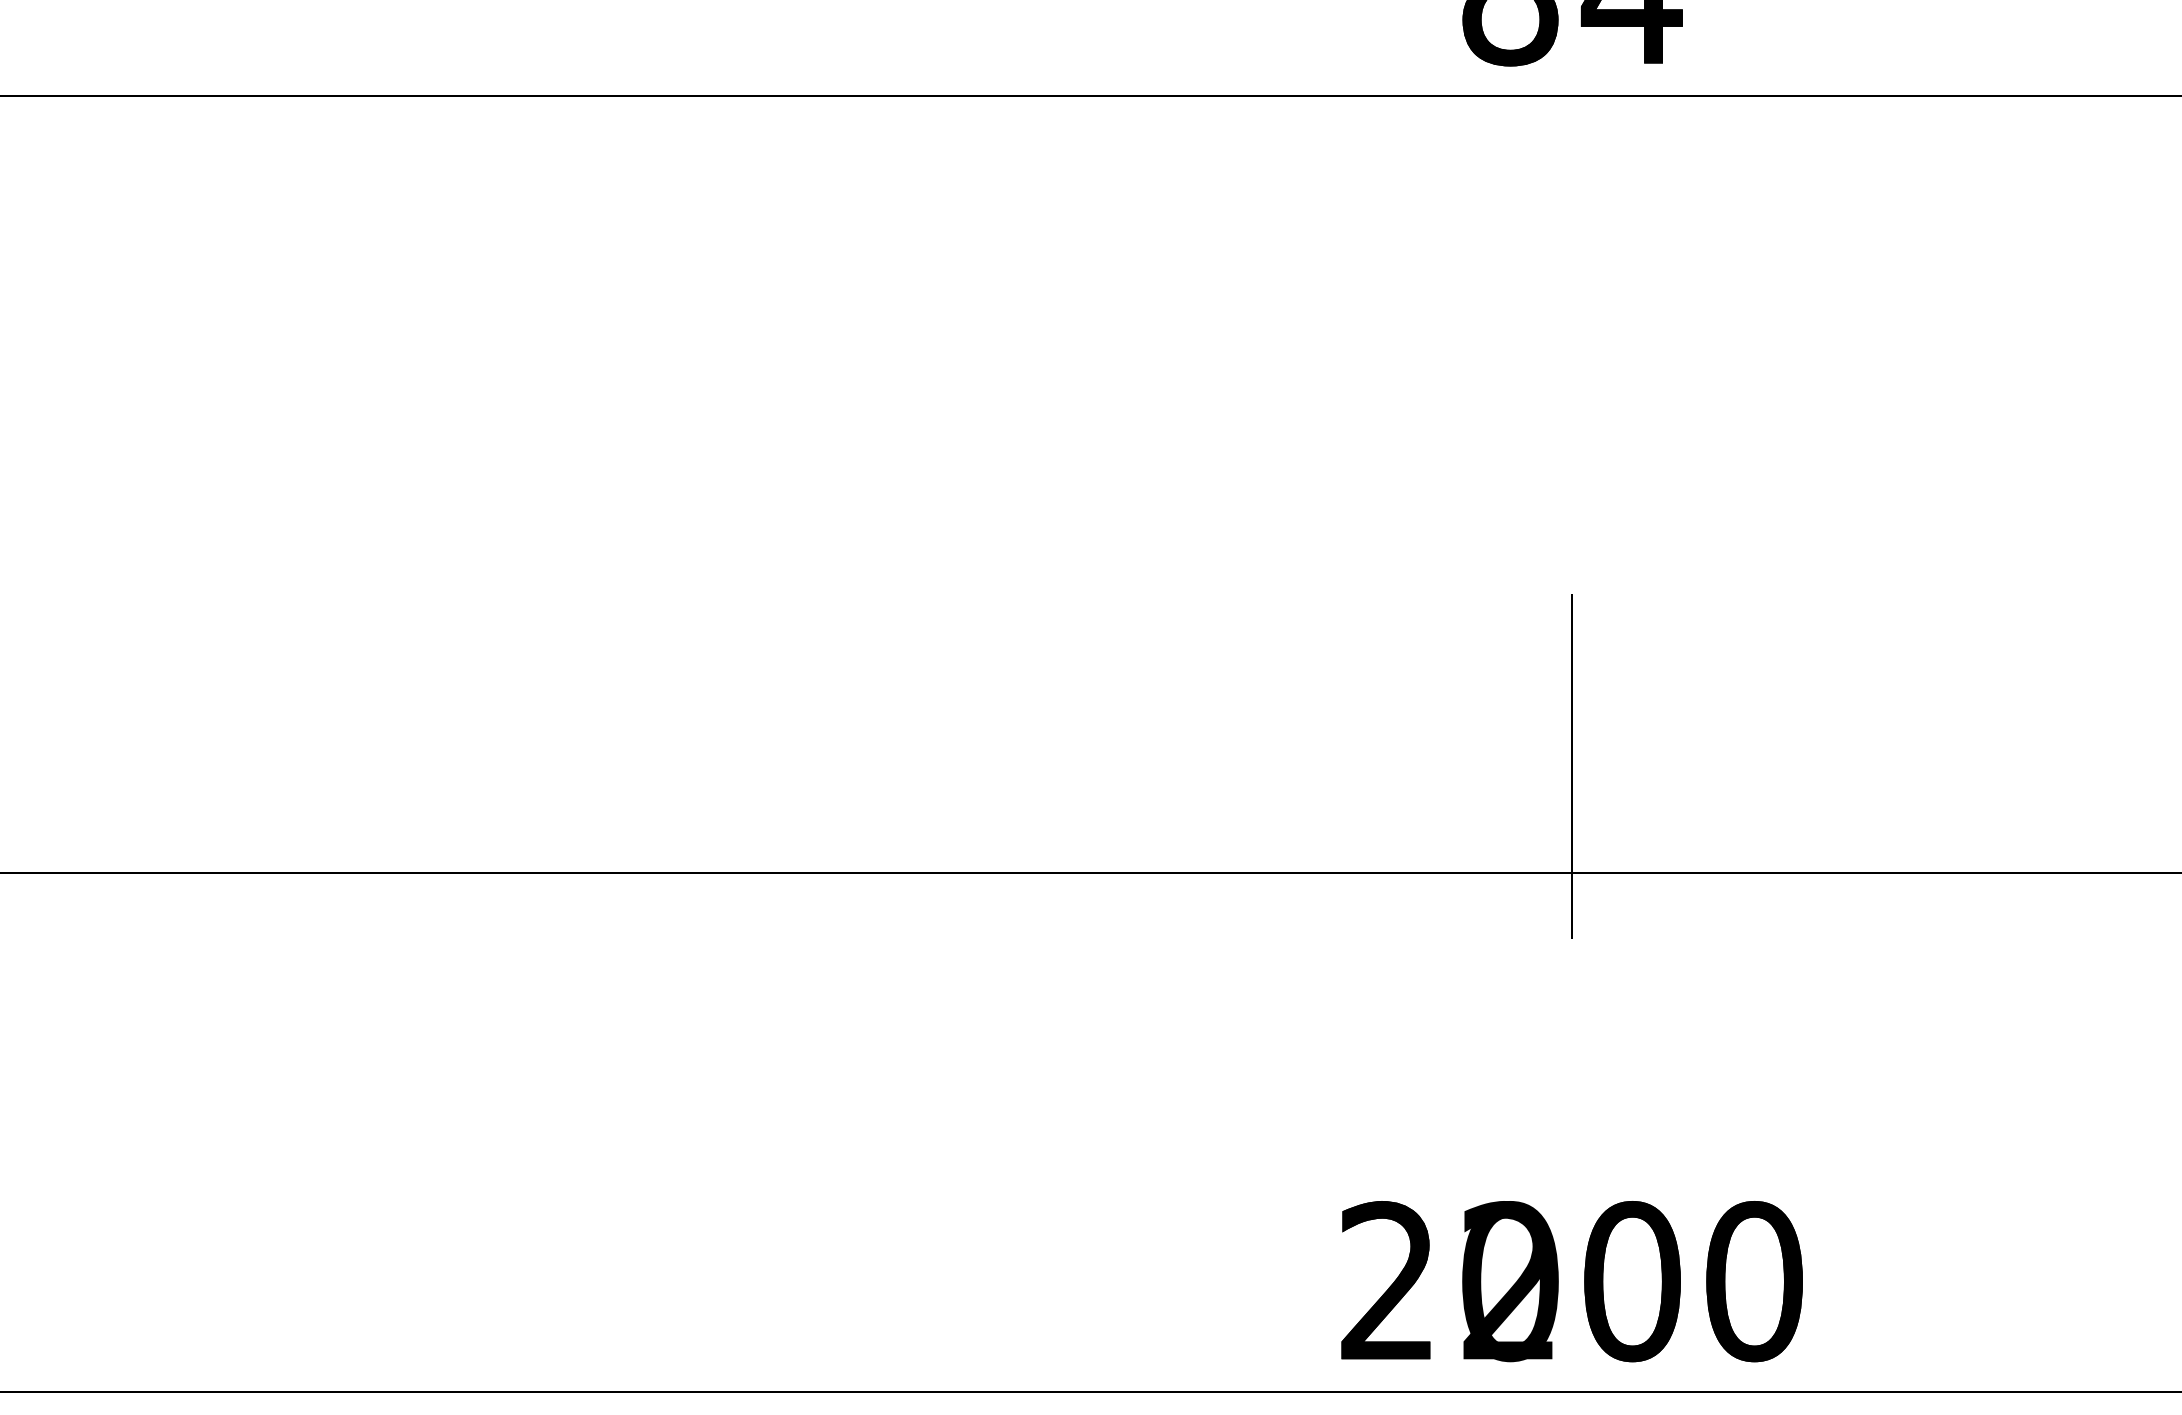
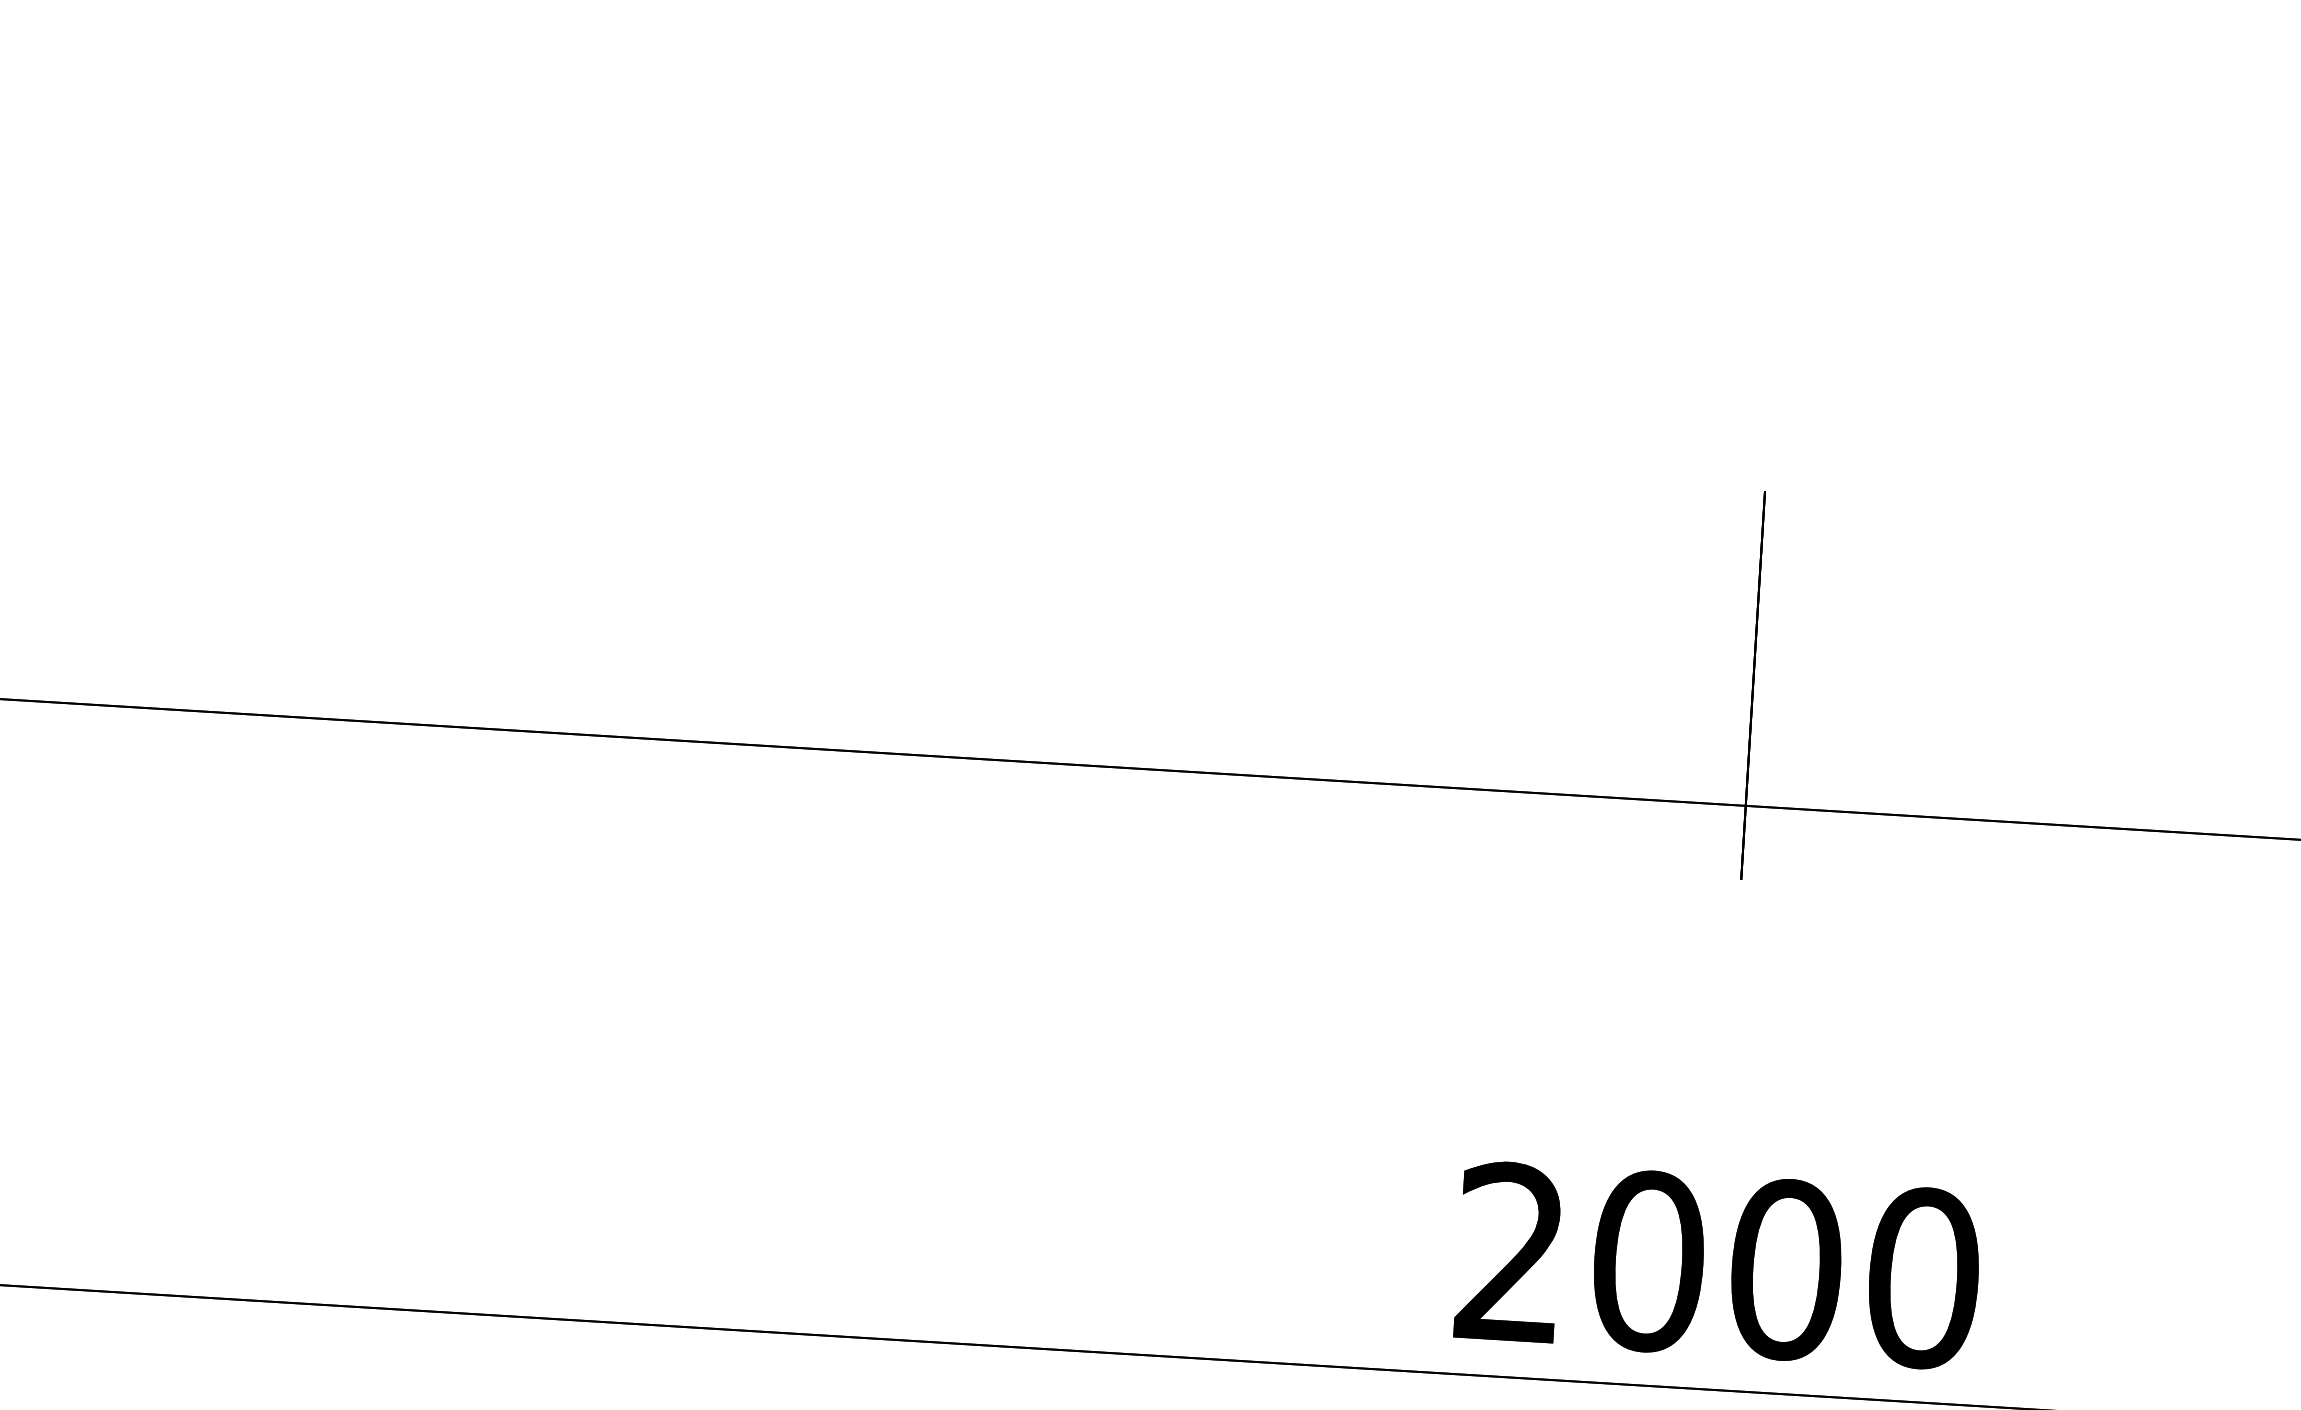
text: (1510, 1281) -> (1648, 1261), 2200 -> 2000

